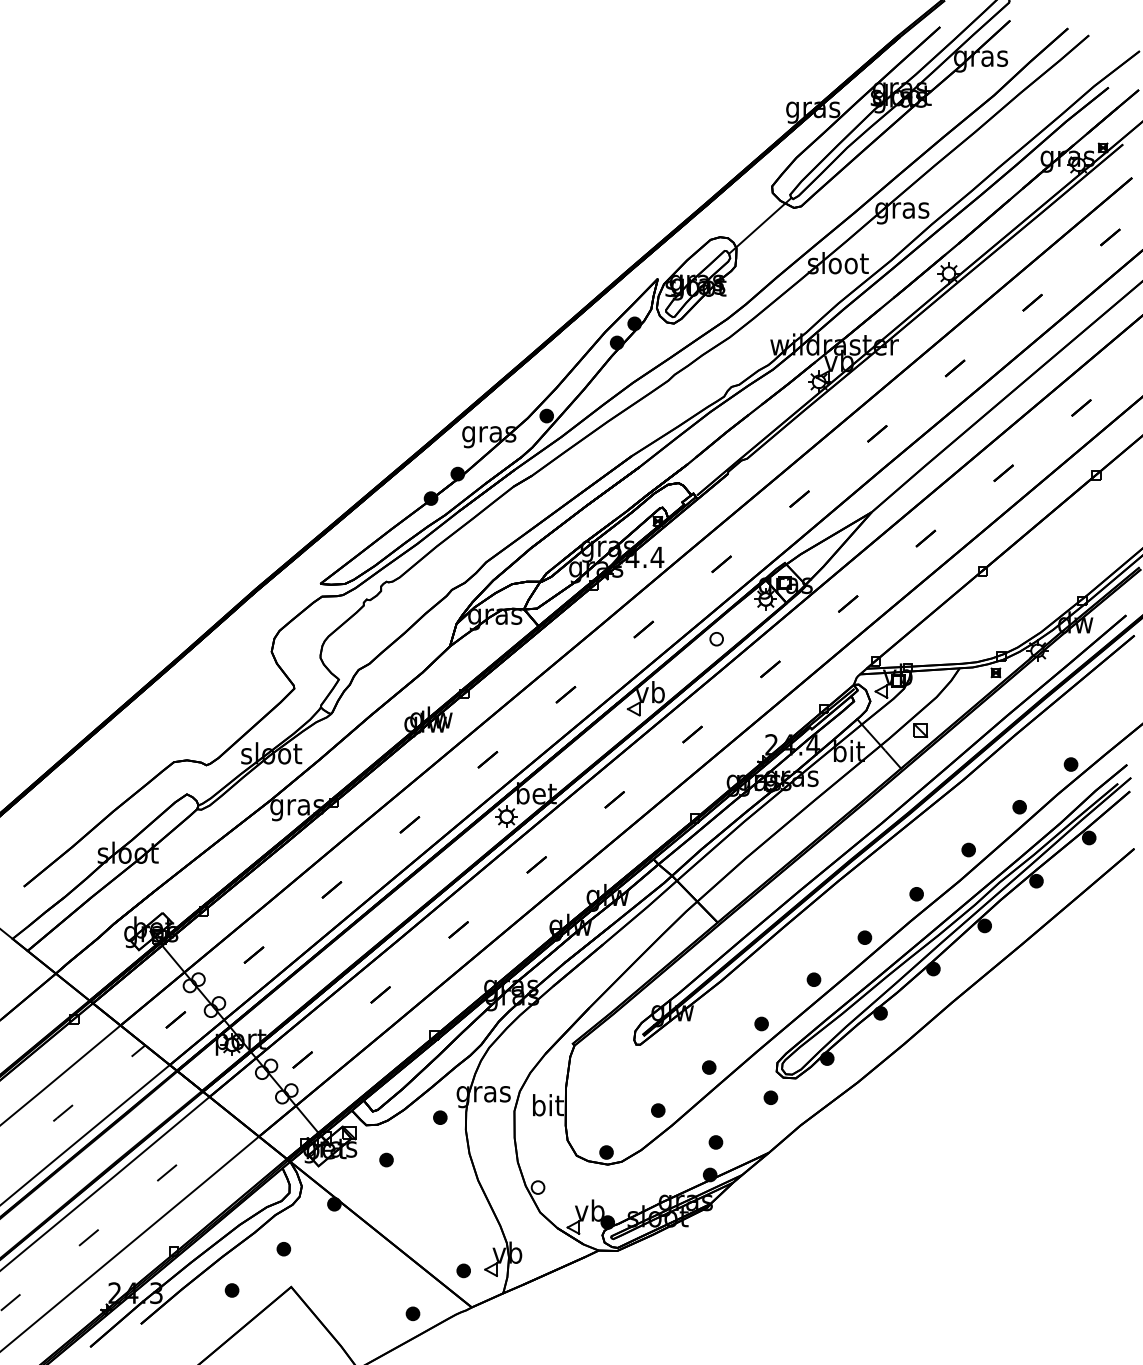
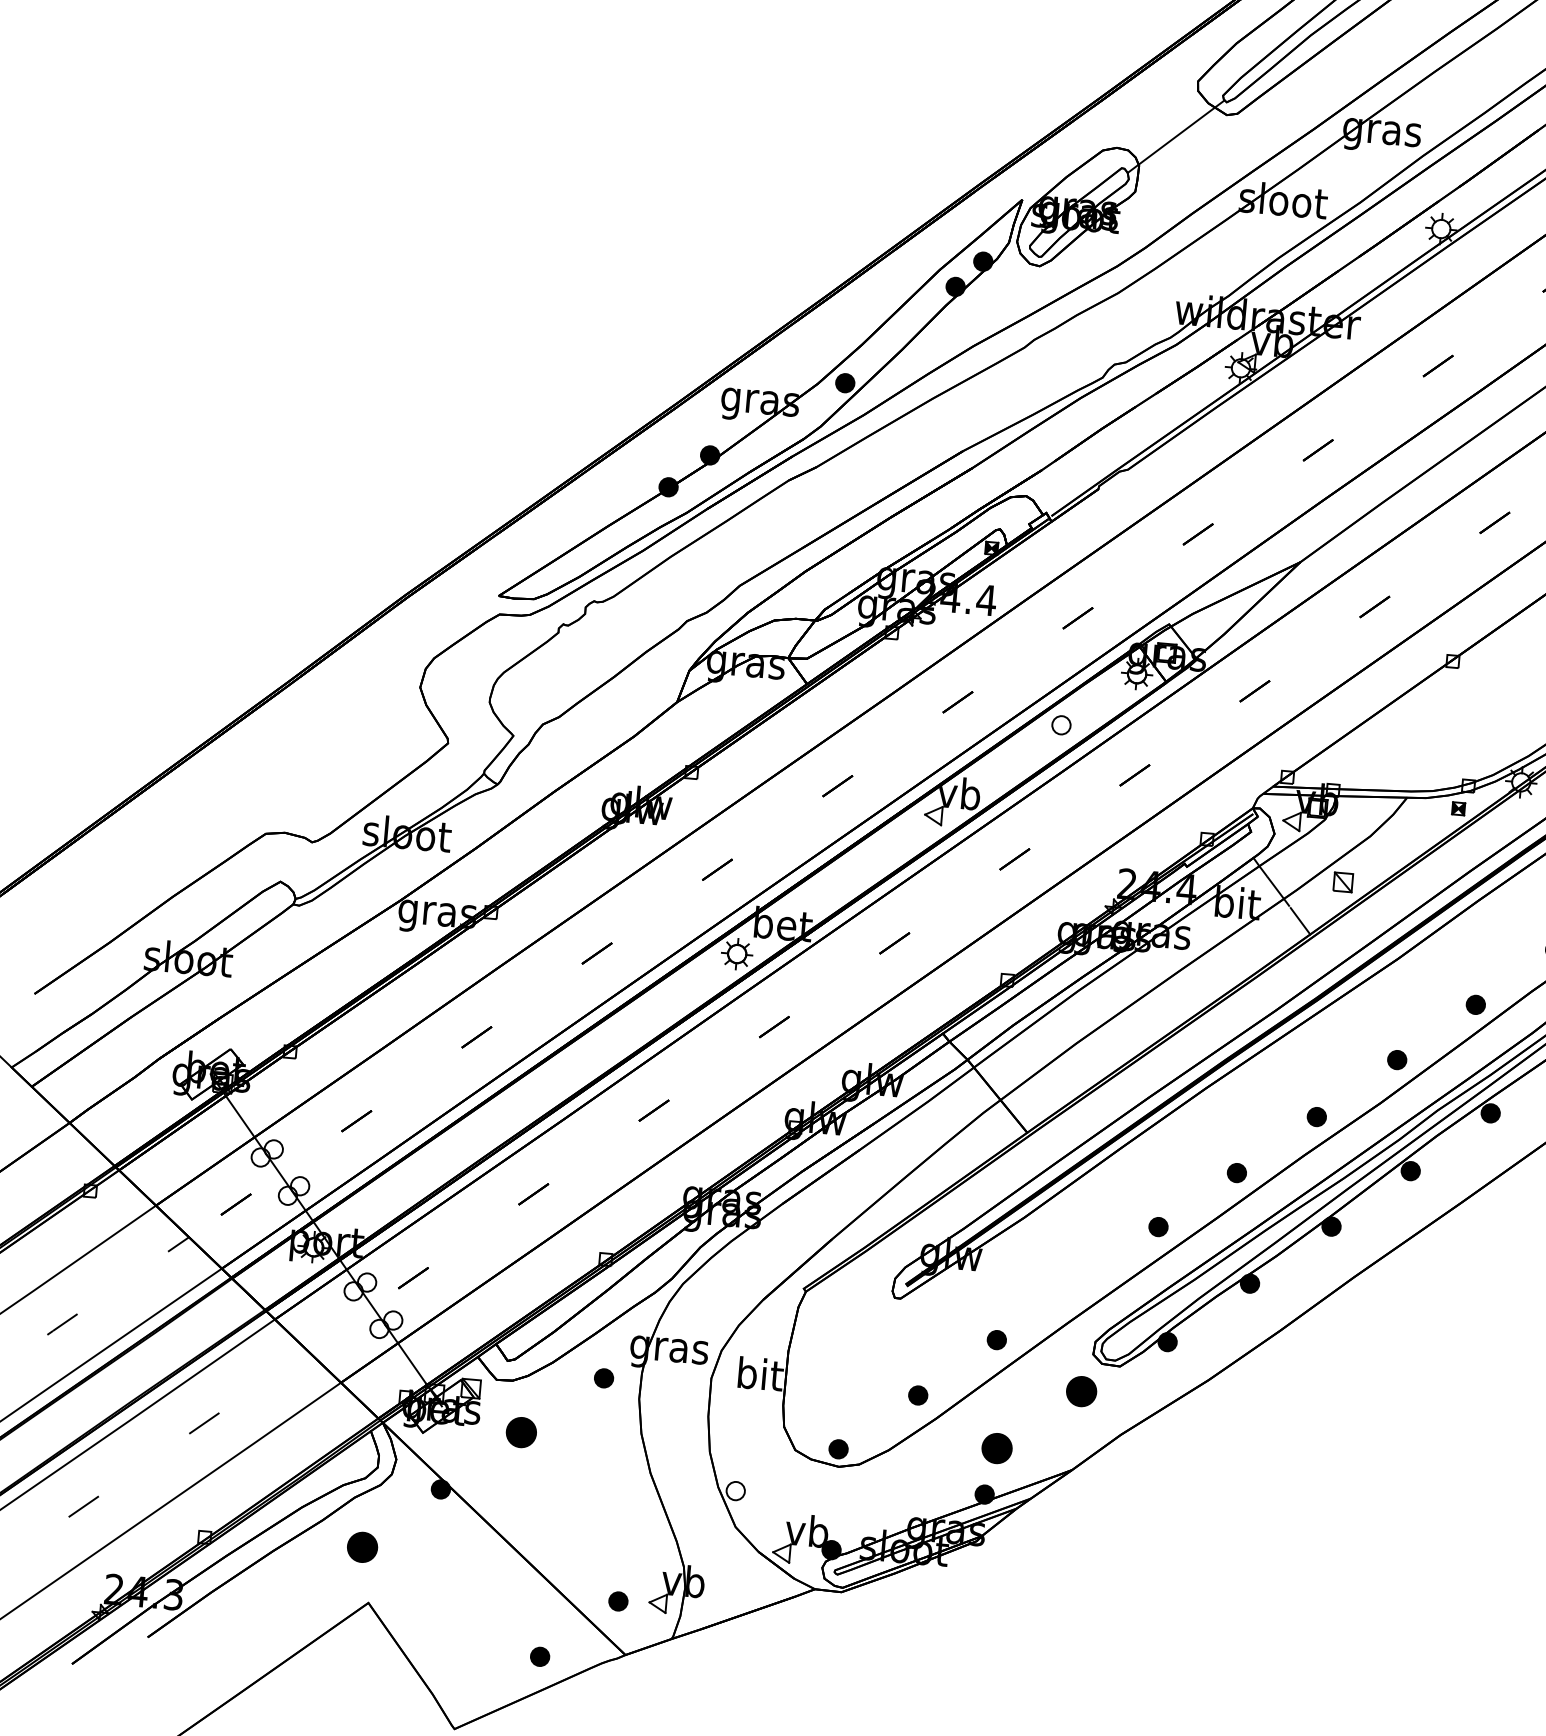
part: (761, 1023) -> (1077, 1283), removed
part: (770, 1097) -> (1081, 1390), size x1.6
part: (715, 1142) -> (996, 1448), size x1.6
part: (386, 1159) -> (521, 1431), size x1.6
part: (283, 1249) -> (362, 1548), size x1.6
part: (231, 1290) -> (282, 1600), removed

